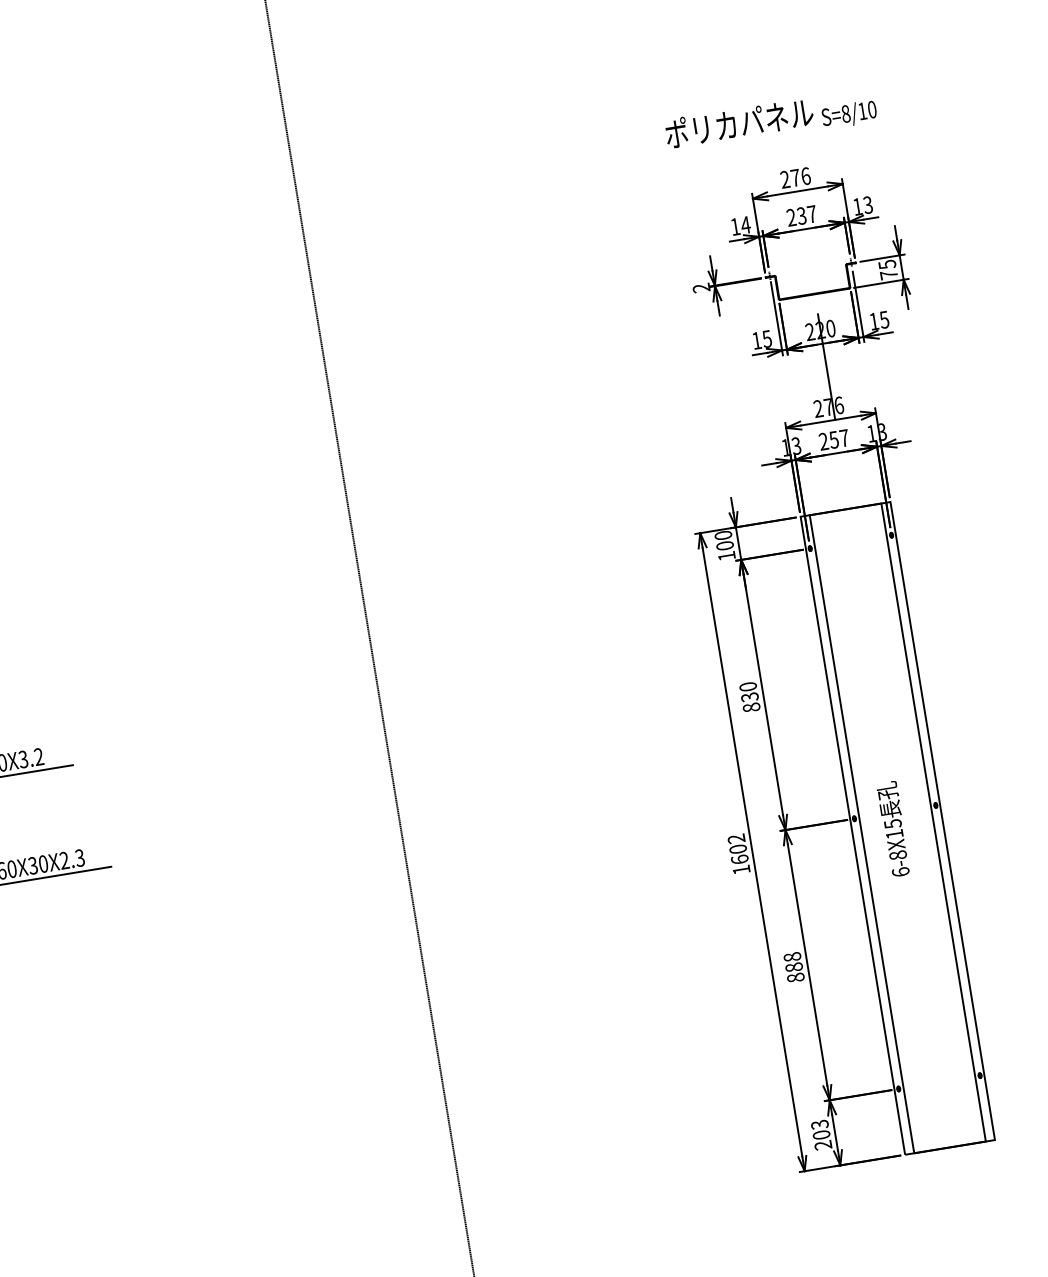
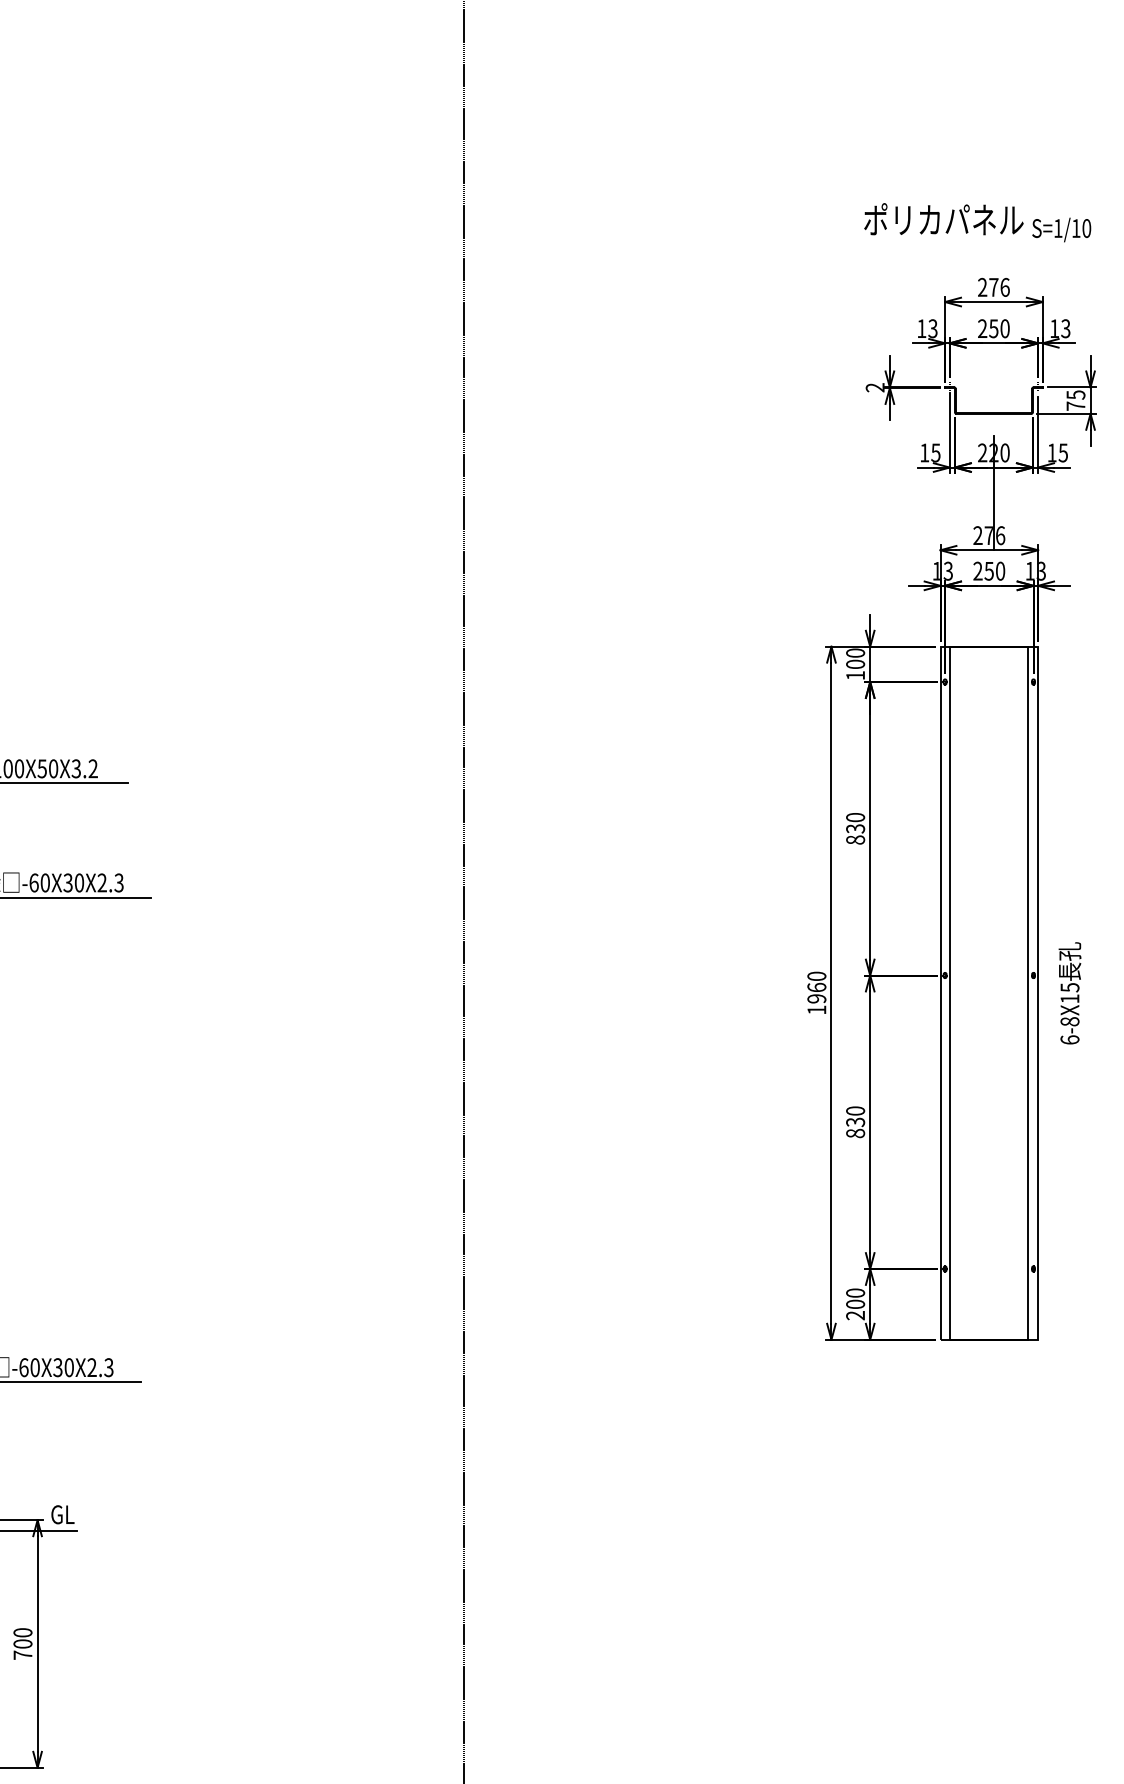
text: (846, 113) -> (1058, 228), S=8/10 -> S=1/10
text: (806, 214) -> (999, 328), 237 -> 250
text: (746, 224) -> (933, 328), 14 -> 13
text: (844, 437) -> (1000, 570), 257 -> 250
text: (893, 829) -> (1069, 993), moved
text: (737, 849) -> (816, 987), 1602 -> 1960
text: (793, 962) -> (855, 1116), 888 -> 830
text: (819, 1124) -> (855, 1292), 203 -> 200

